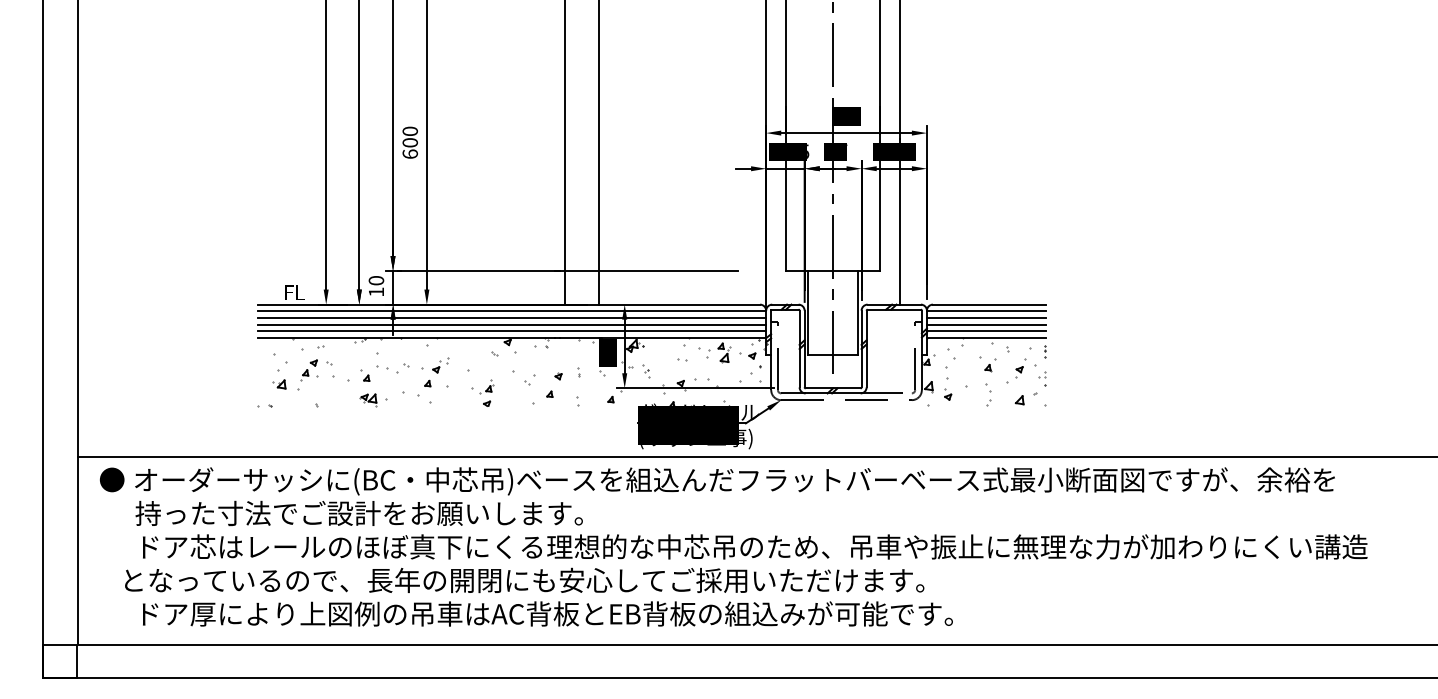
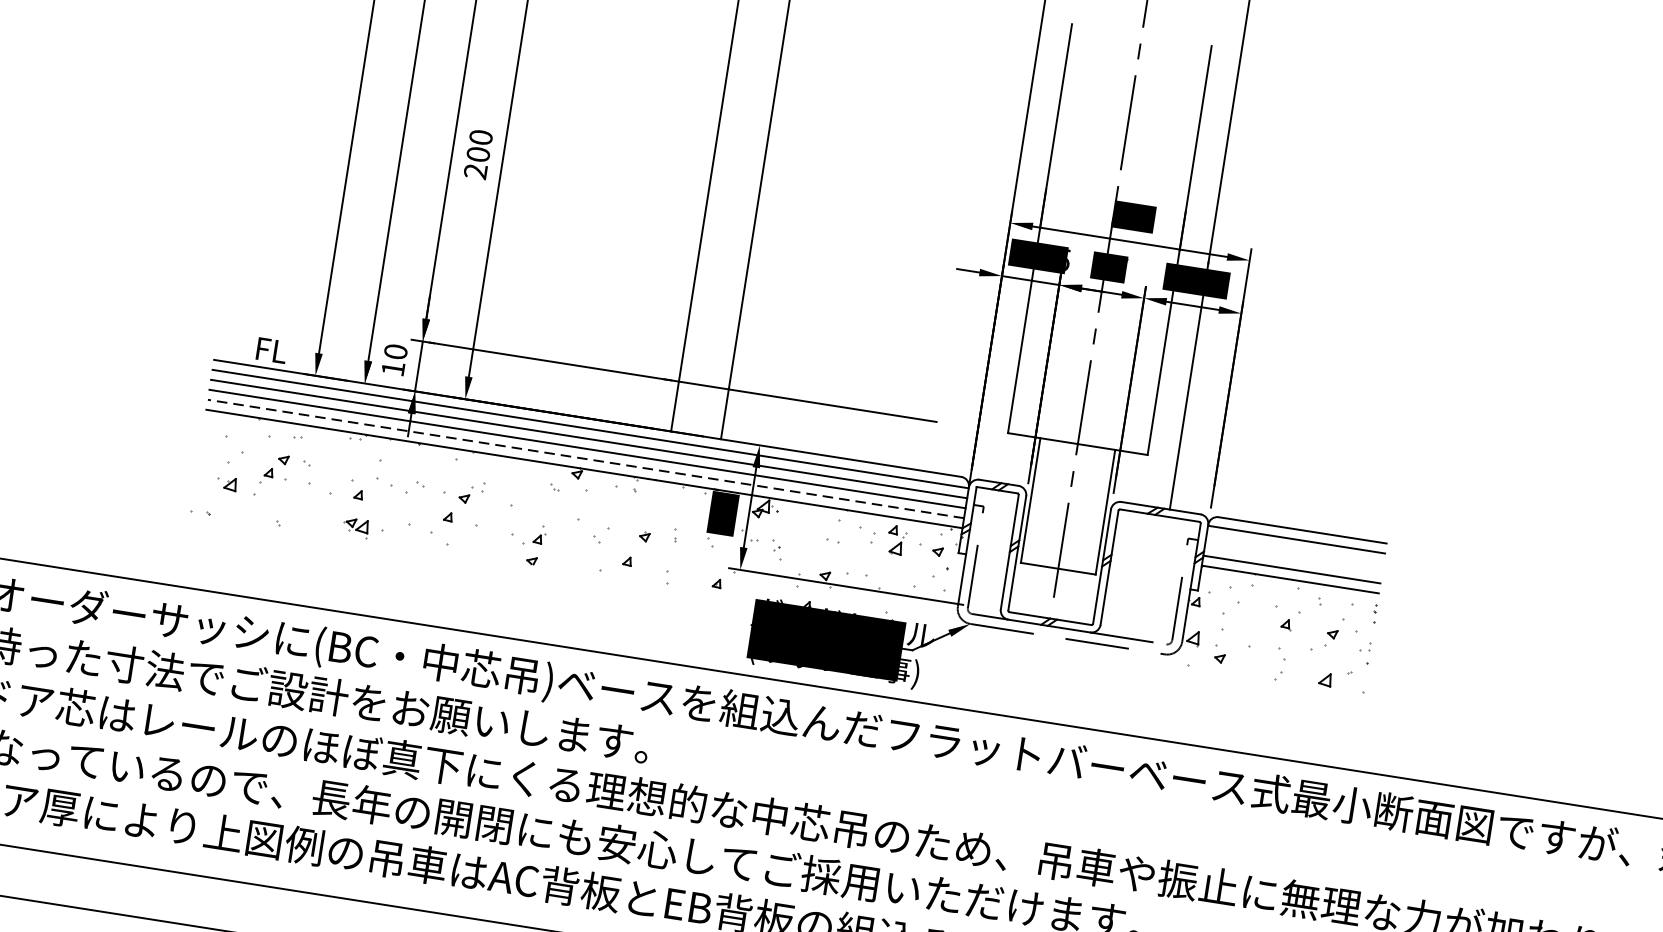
text: (409, 153) -> (474, 170), 600 -> 200
line: (985, 318) -> (1293, 550), removed
line: (985, 324) -> (1292, 558), removed
line: (511, 331) -> (585, 458), solid -> dashed

